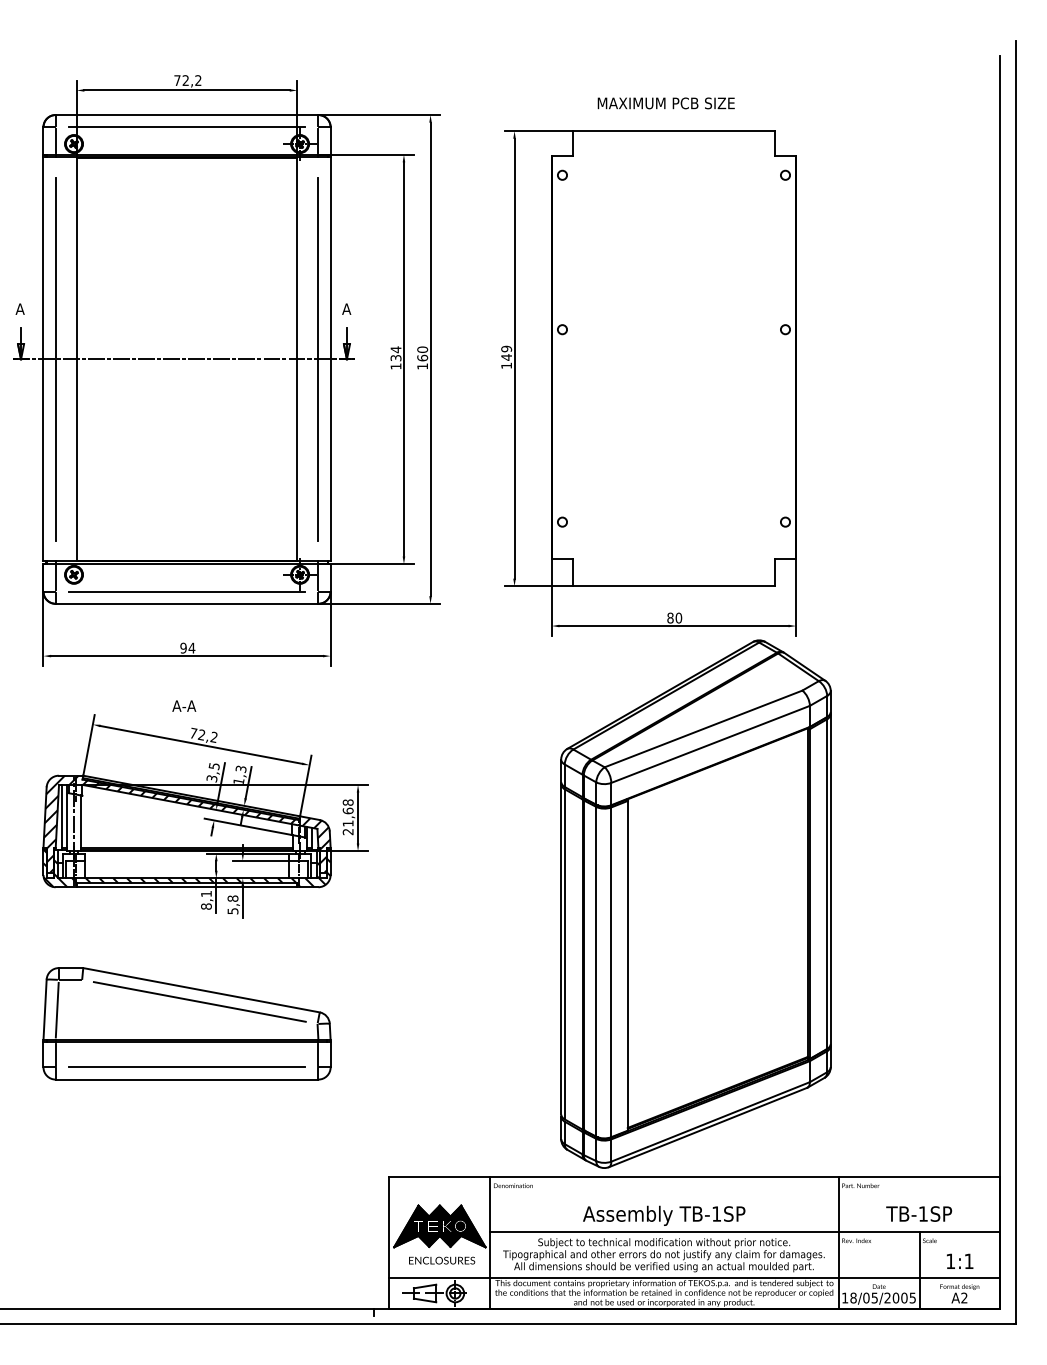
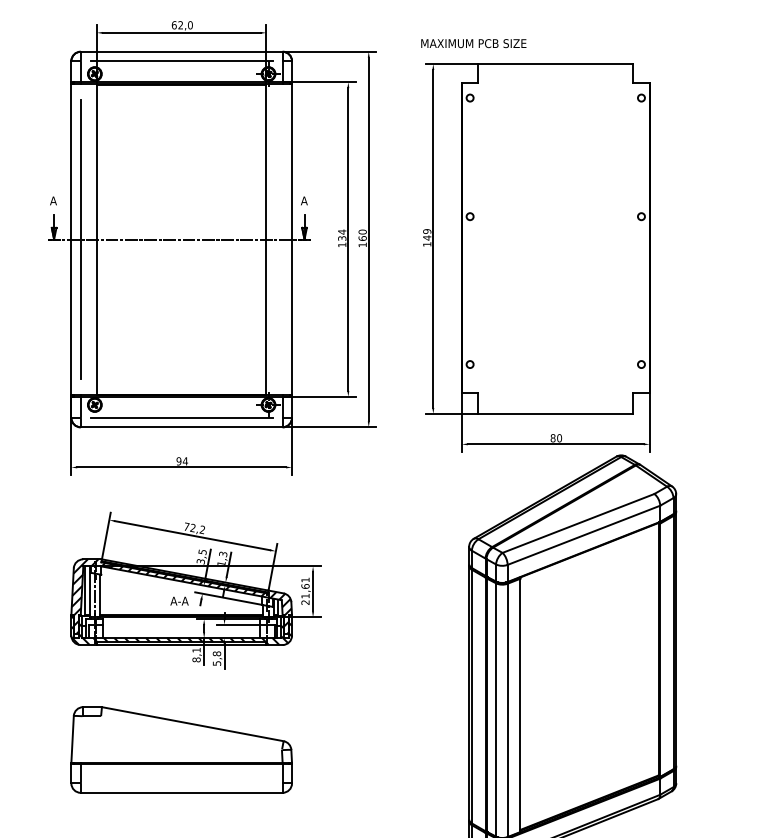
text: (187, 80) -> (182, 25), 72,2 -> 62,0
text: (665, 103) -> (473, 43), moved
line: (318, 359) -> (282, 239), removed
text: (184, 705) -> (179, 600), moved
text: (347, 802) -> (304, 579), 21,68 -> 21,61
line: (199, 1001) -> (191, 732), removed
line: (56, 1009) -> (81, 738), removed
line: (186, 1067) -> (181, 783), removed

